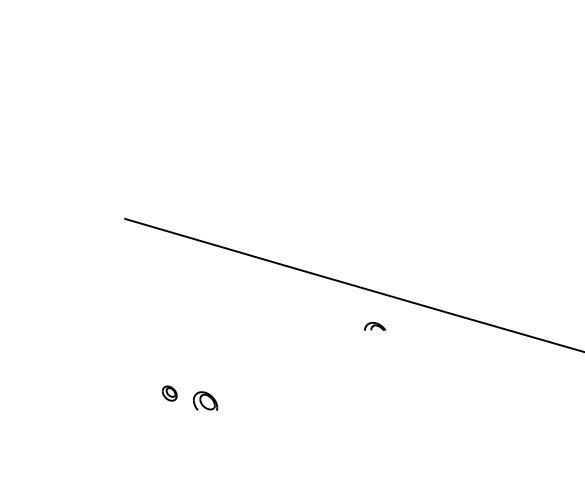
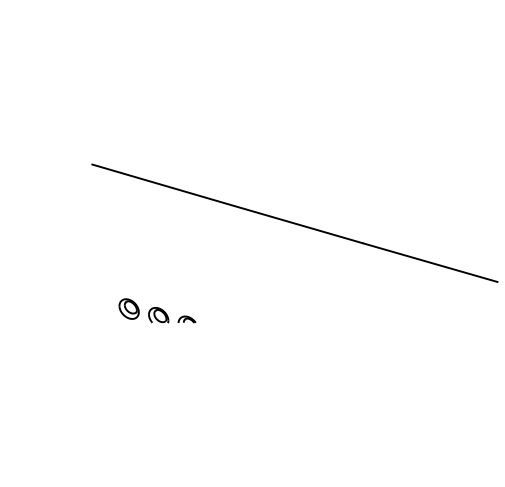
part: (374, 326) -> (186, 319), moved
part: (169, 392) -> (128, 308), size x1.67

